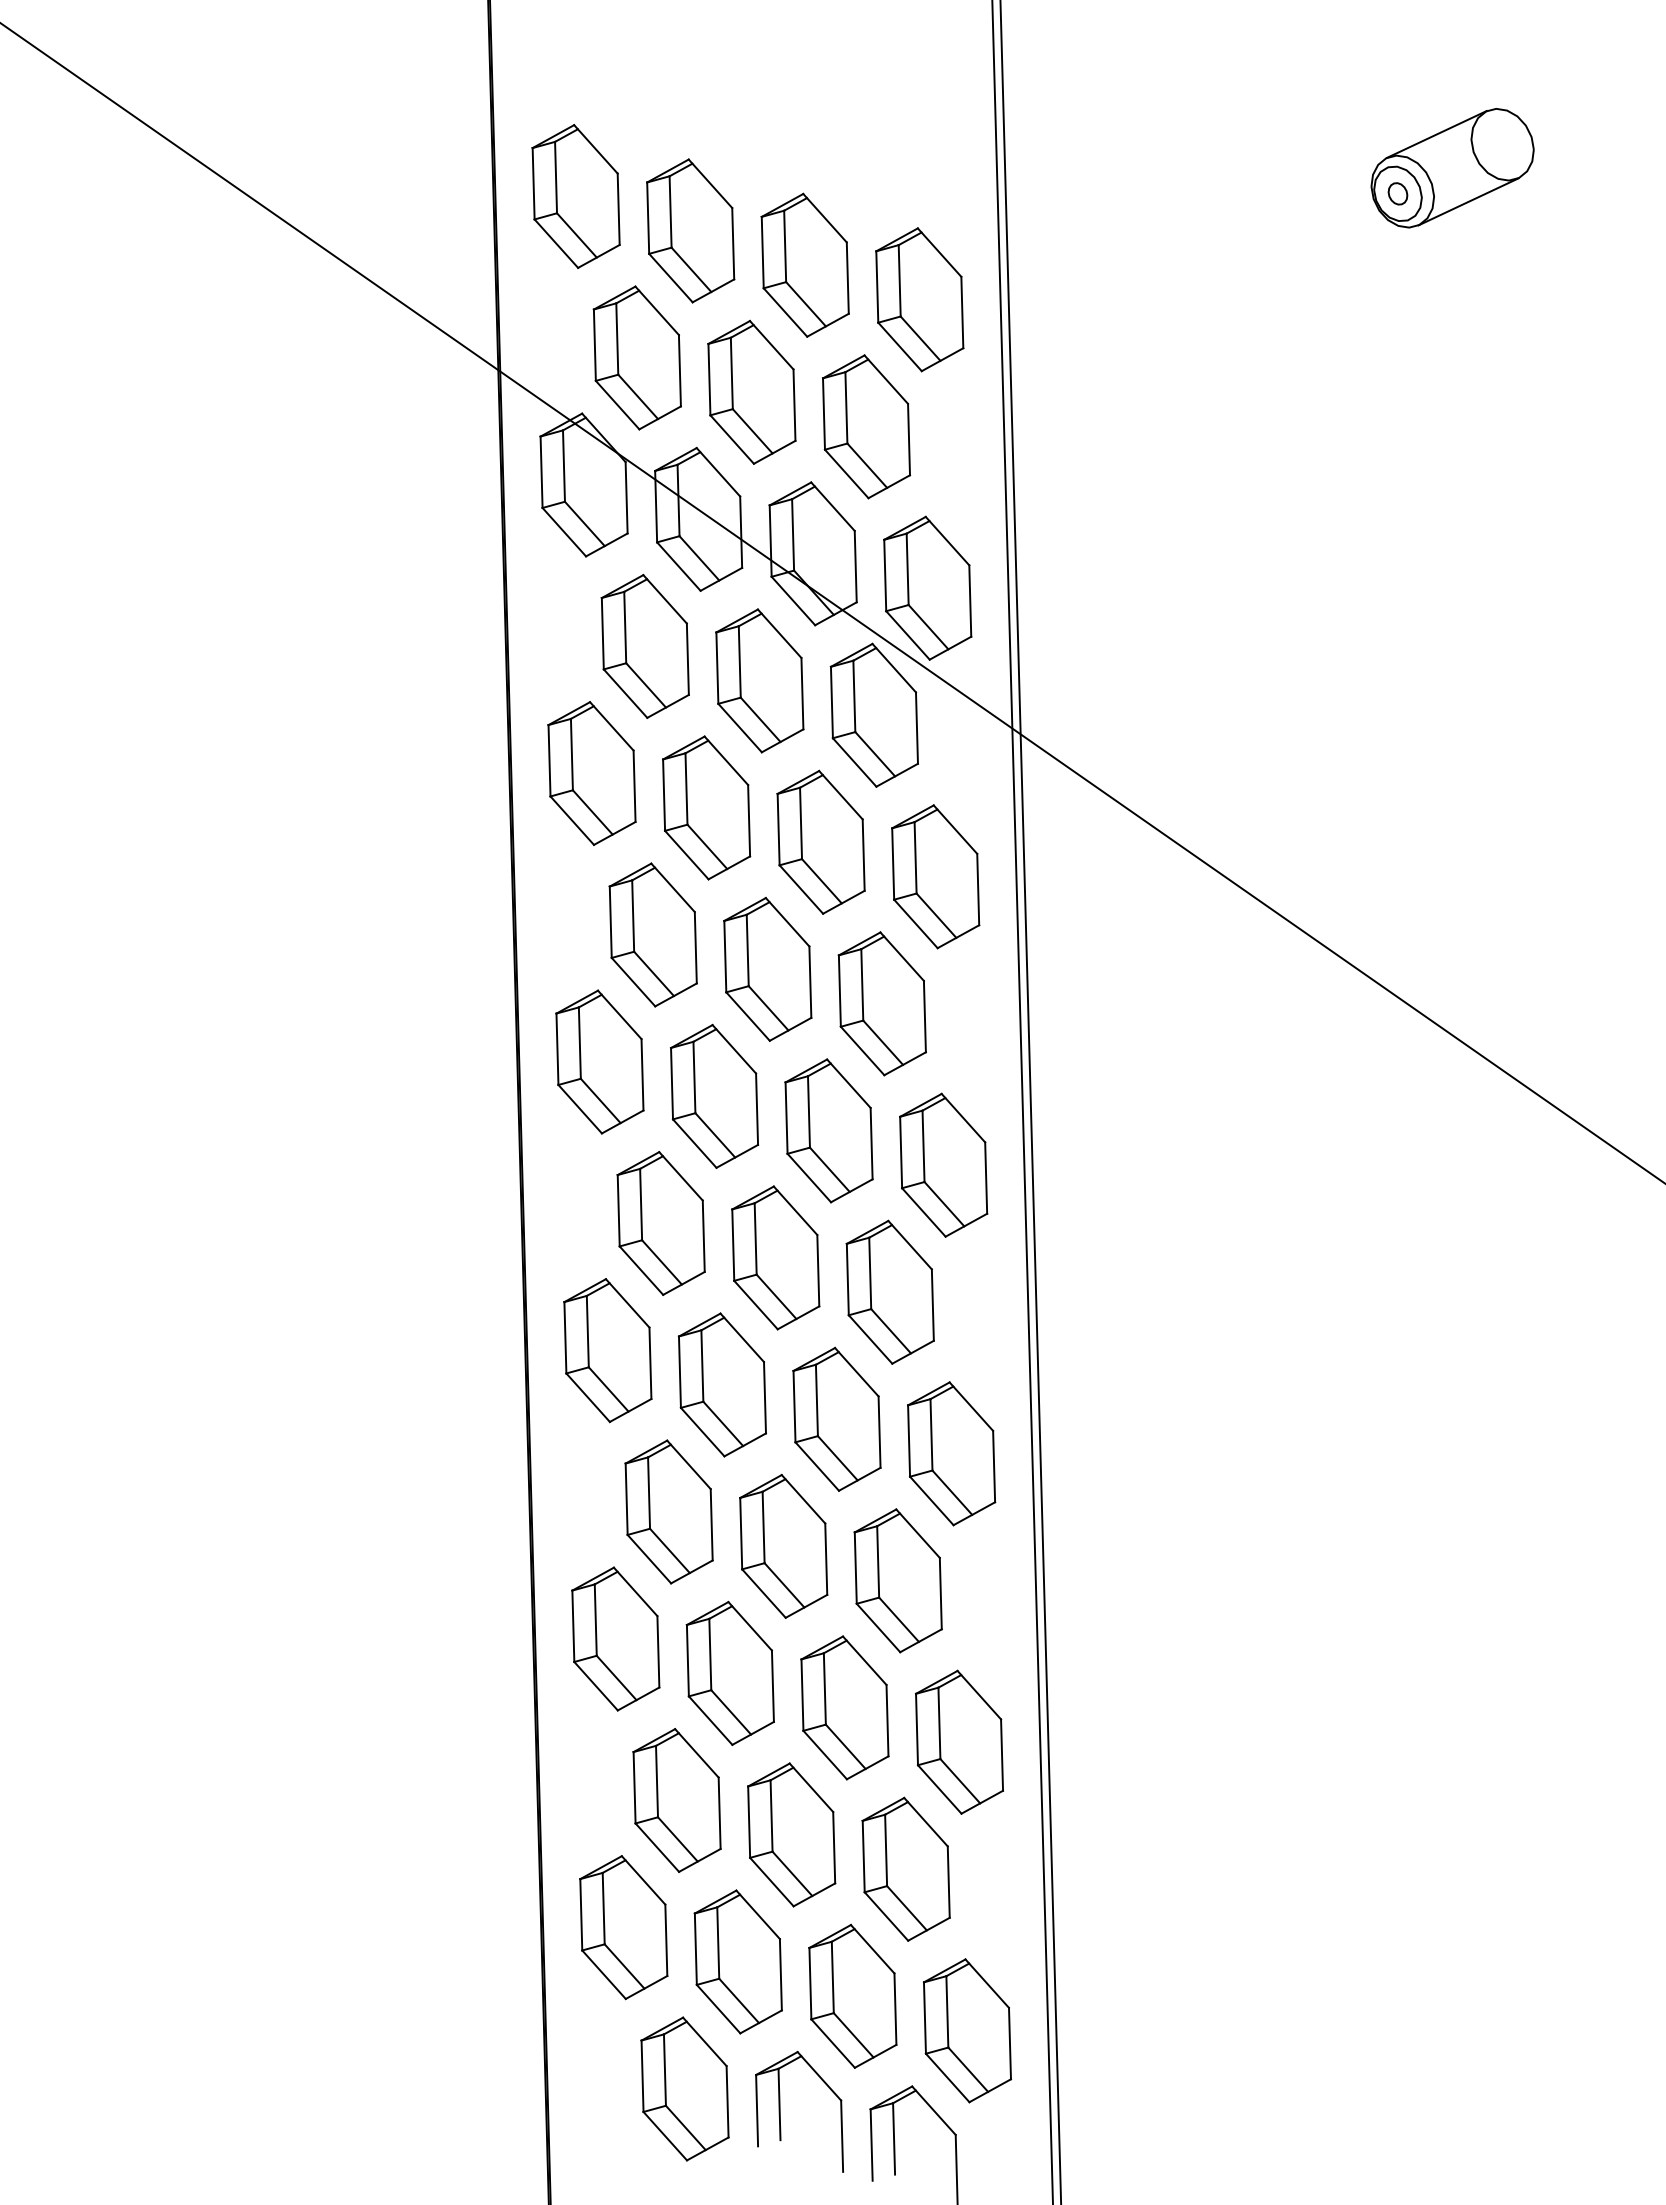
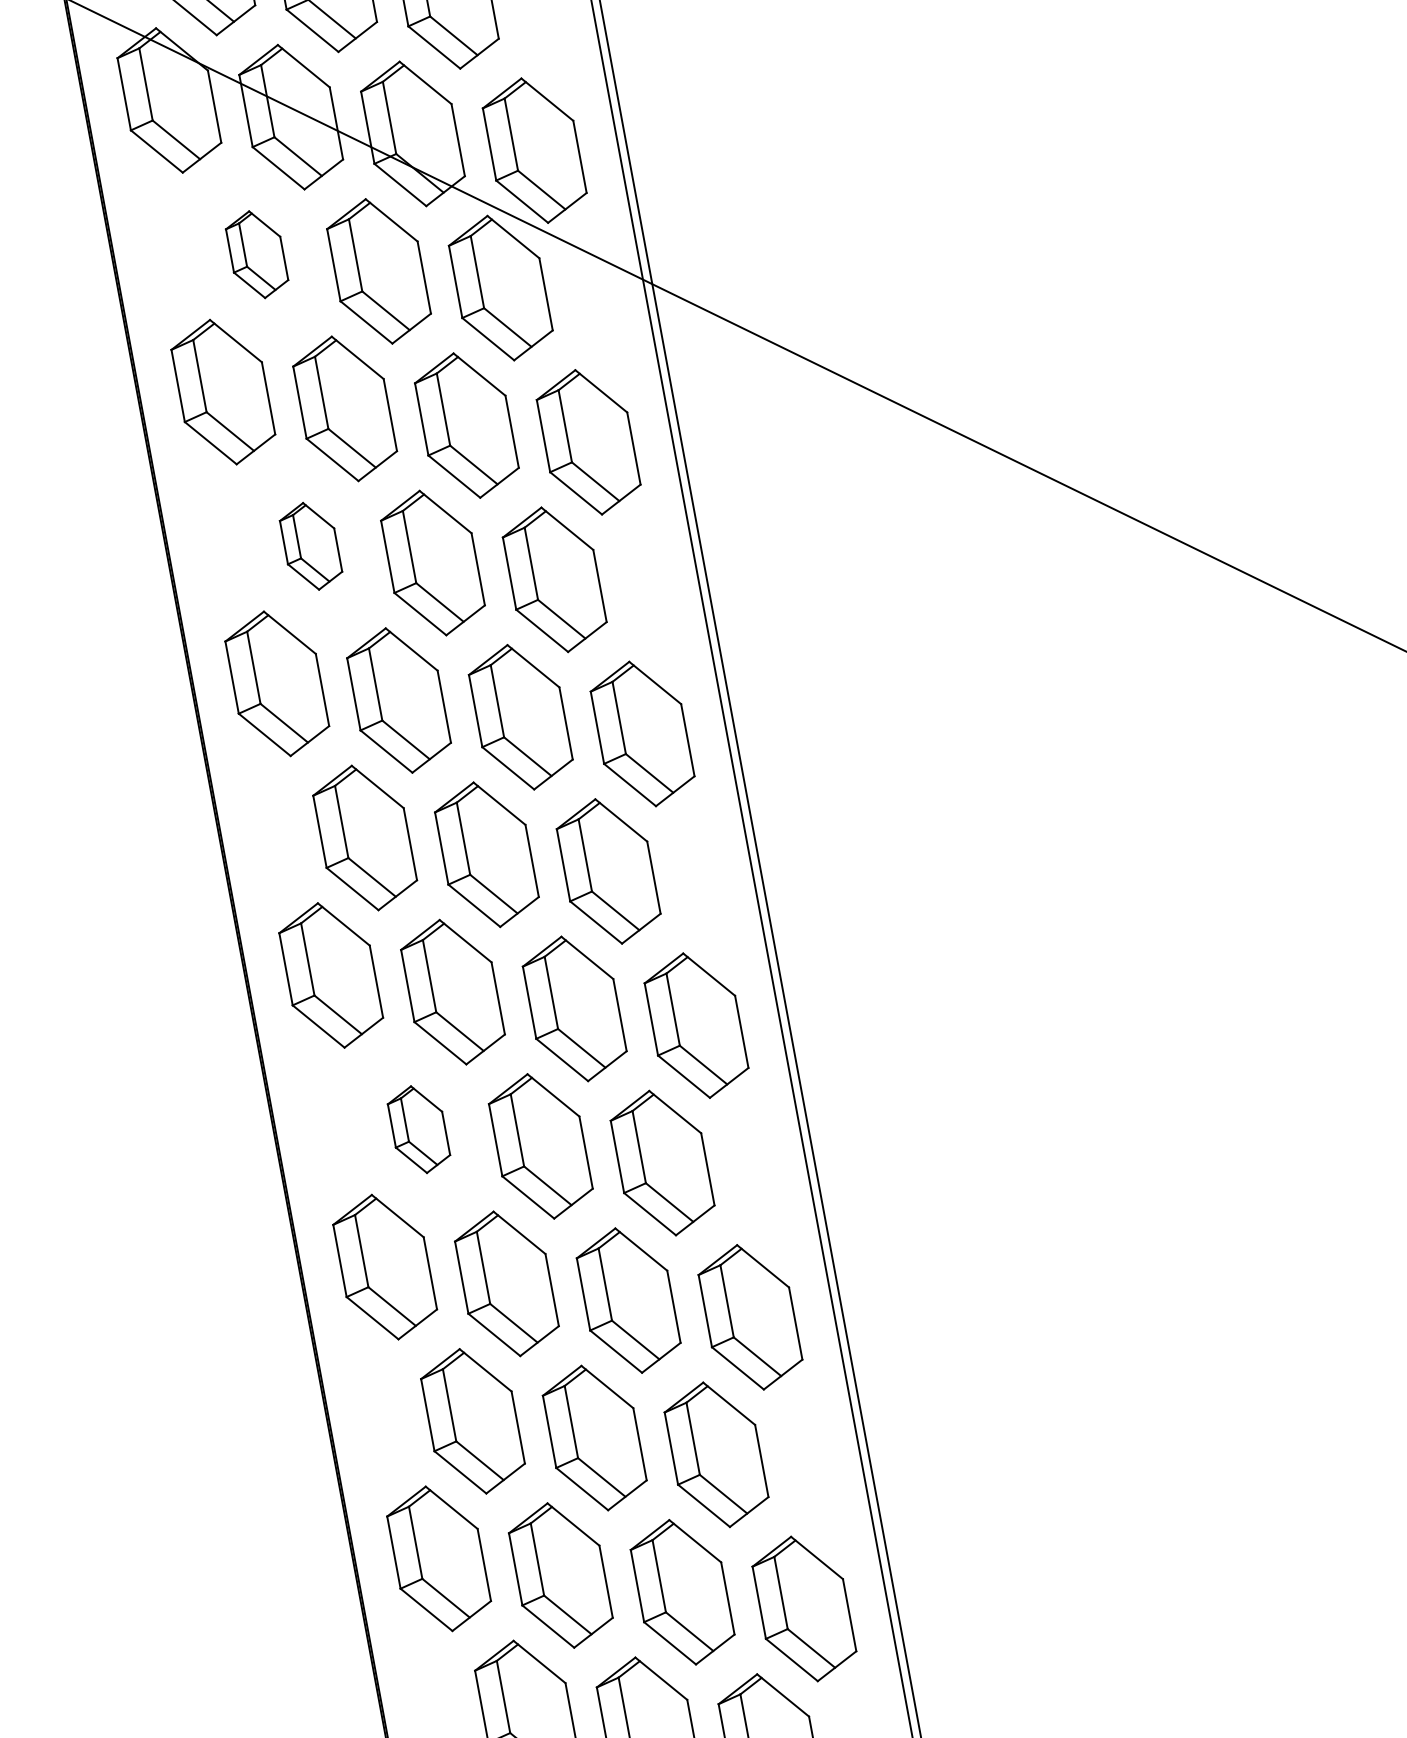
part: (644, 646) -> (256, 254), size x0.6
part: (652, 934) -> (310, 545), size x0.6
part: (668, 1511) -> (418, 1129), size x0.6

